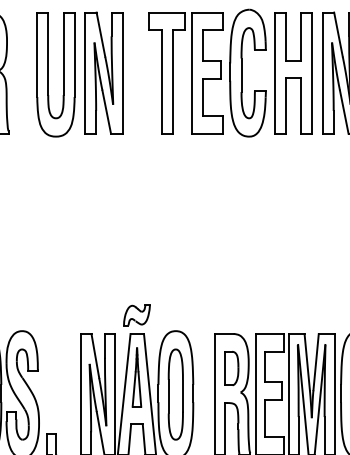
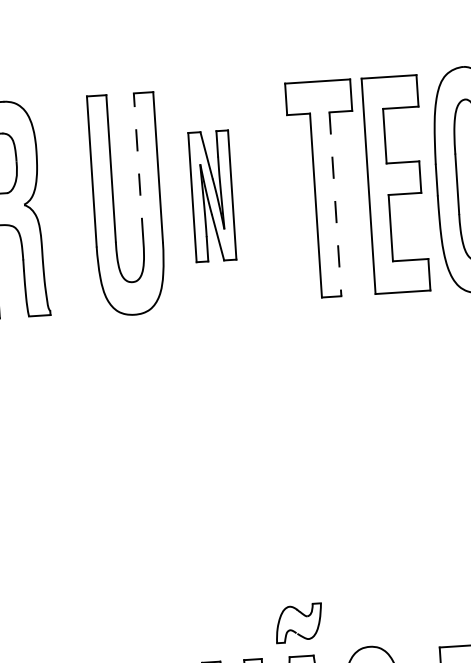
line: (63, 53) -> (138, 166), solid -> dashed
part: (103, 72) -> (211, 195), size x0.6
line: (172, 82) -> (335, 205), solid -> dashed

